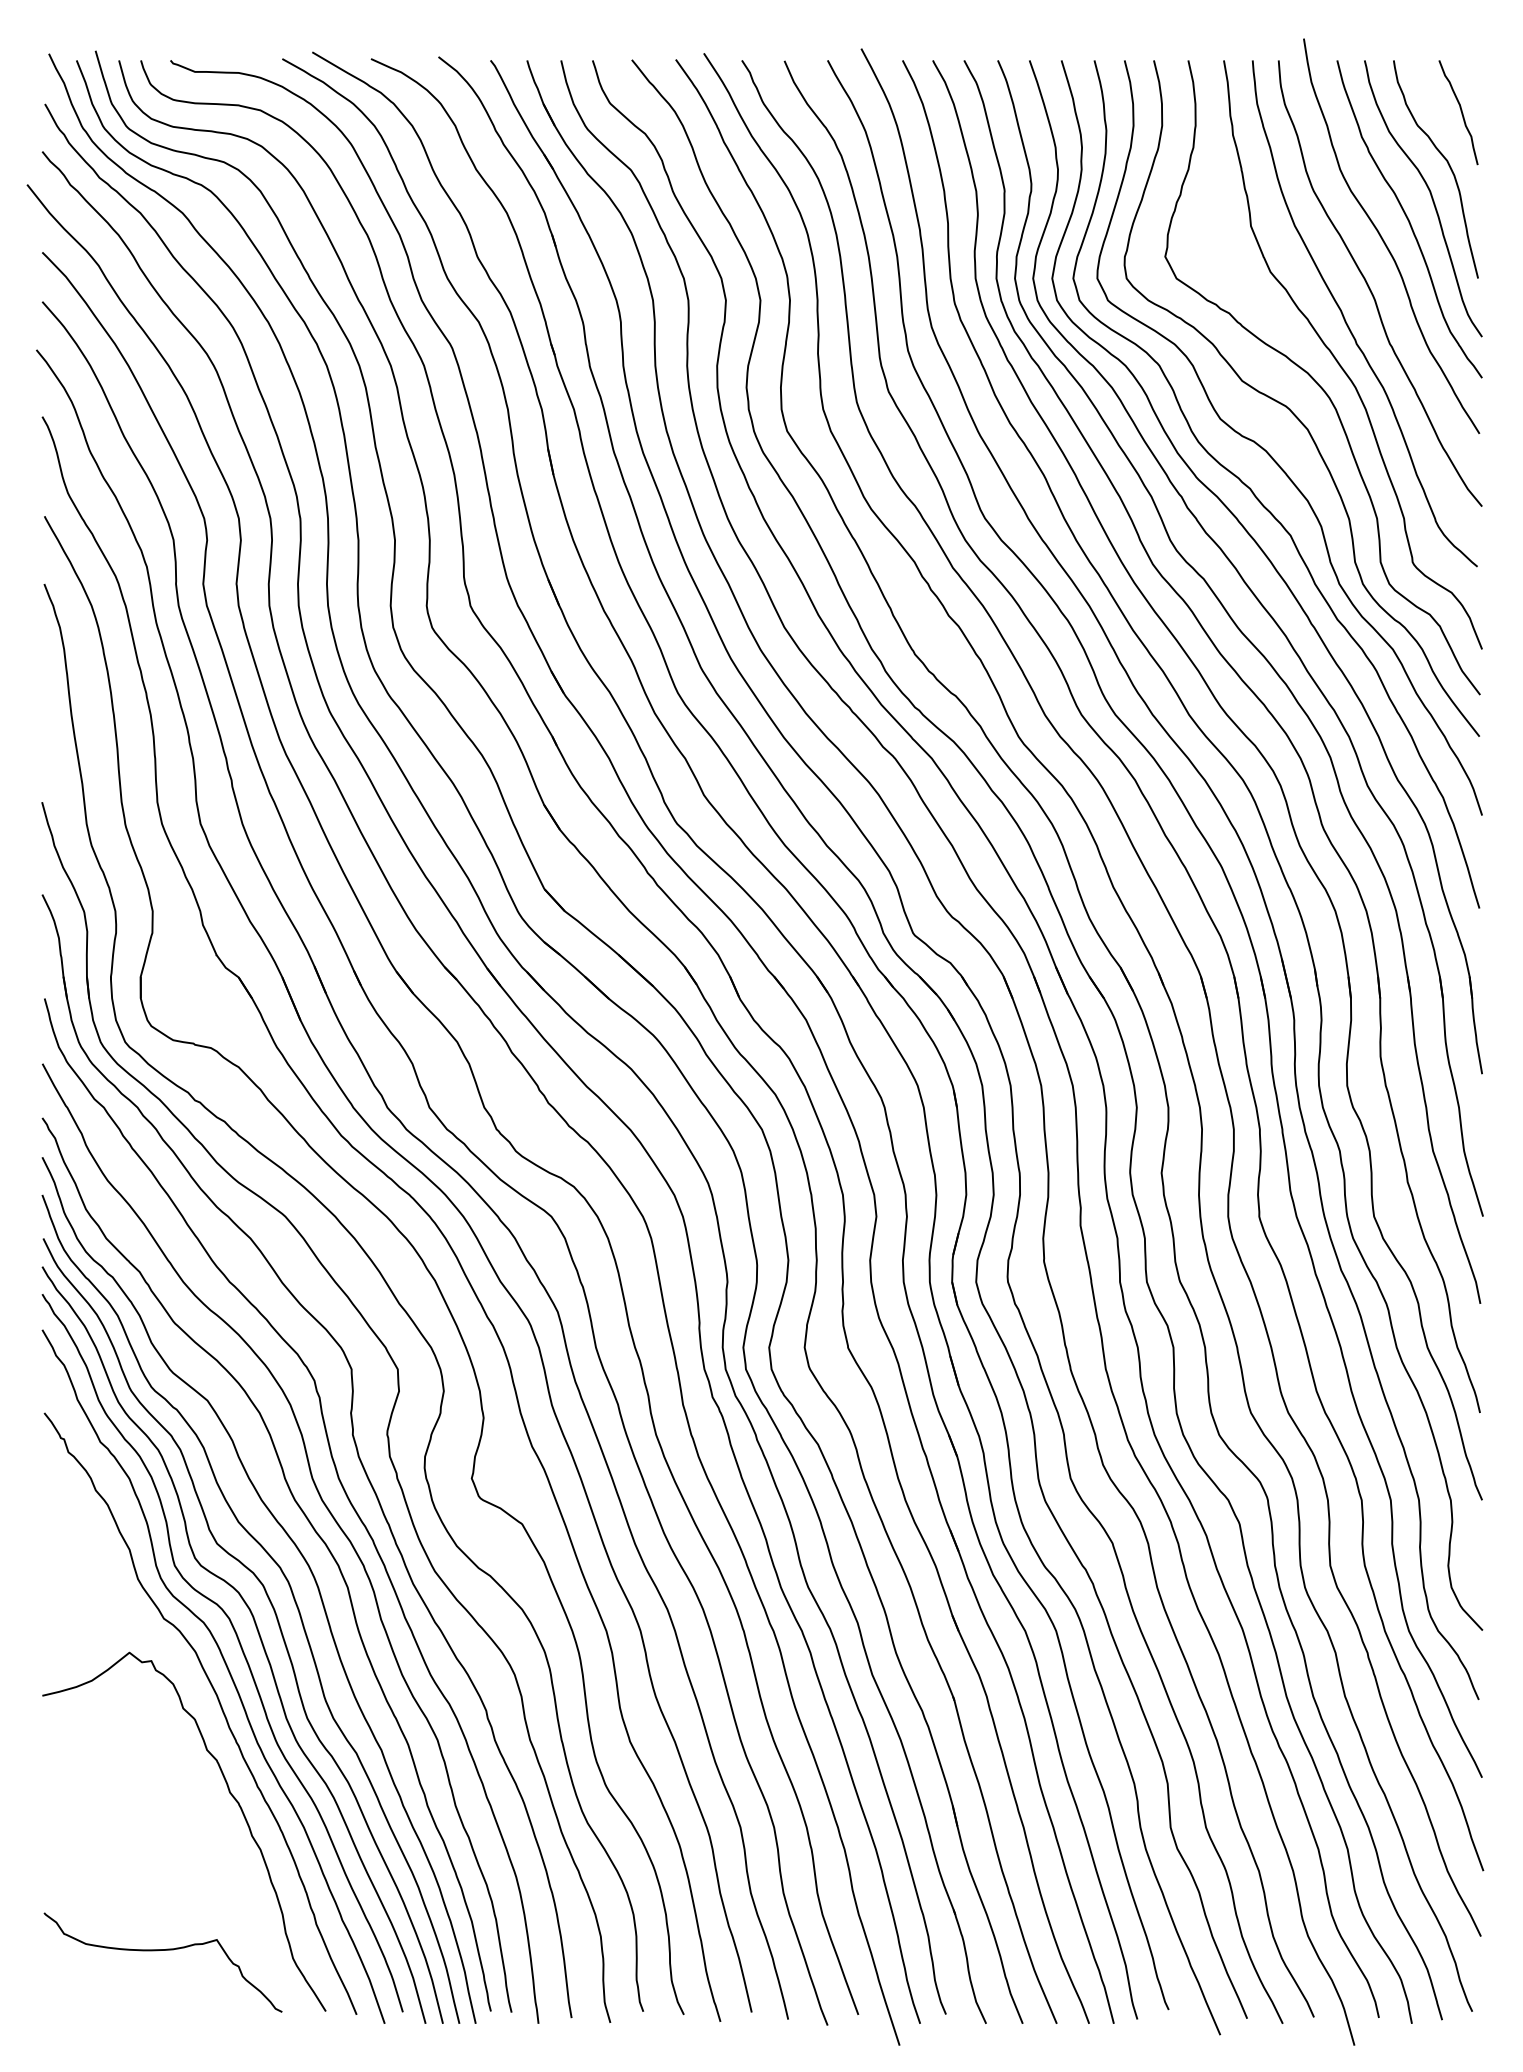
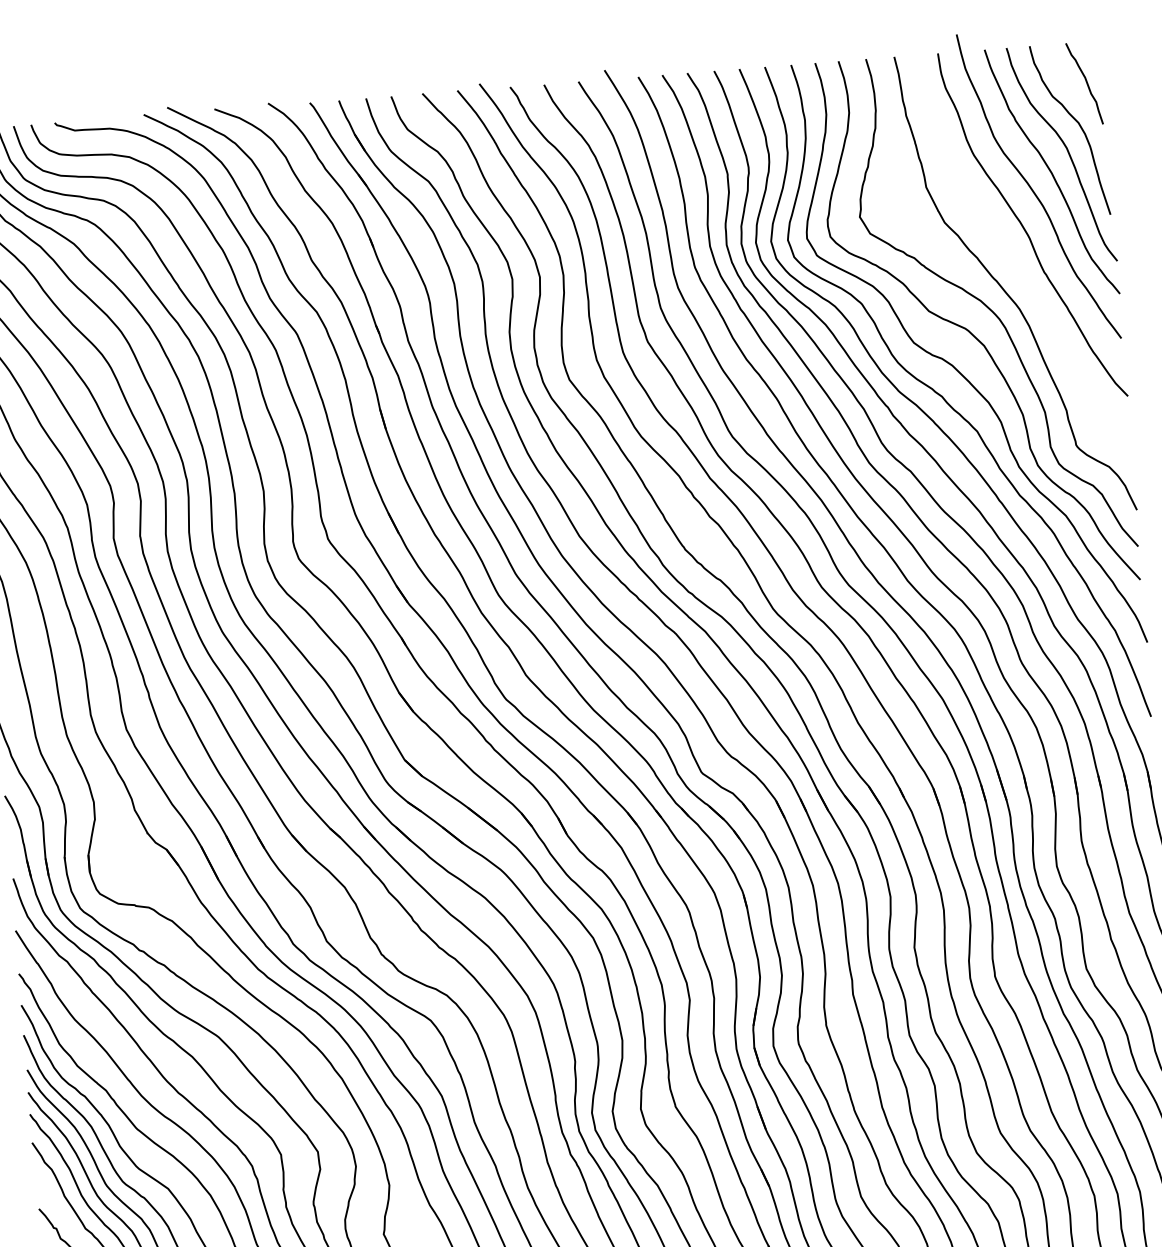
curve: (1345, 318) -> (1007, 254), removed

